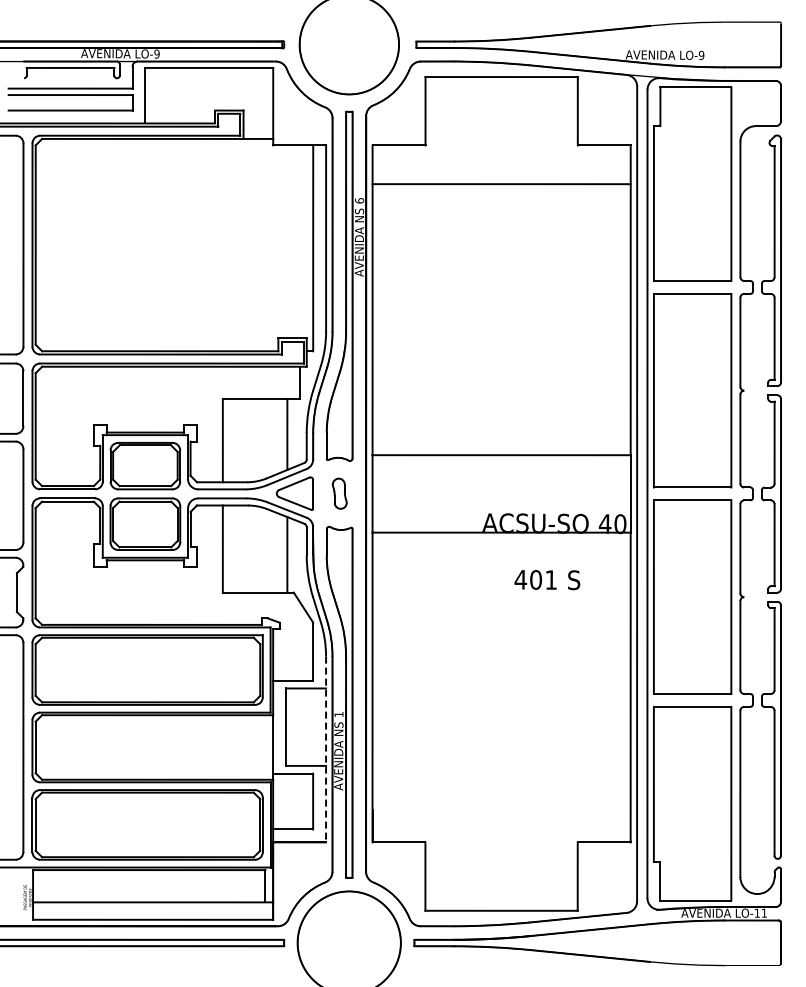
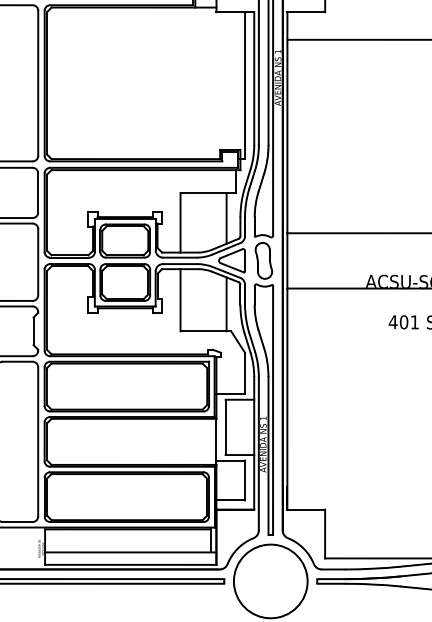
text: (359, 200) -> (278, 51), 6 -> 1
part: (339, 493) -> (263, 260), size x1.67
line: (326, 749) -> (254, 443), dashed -> solid

